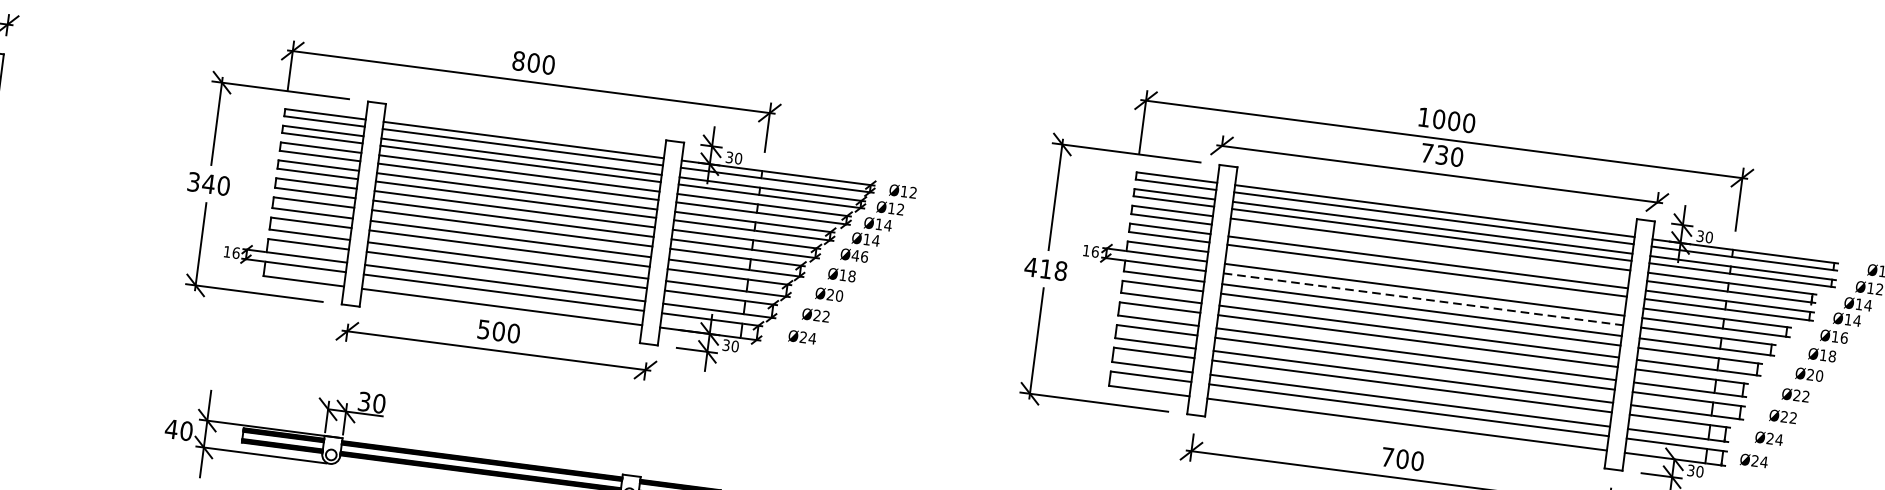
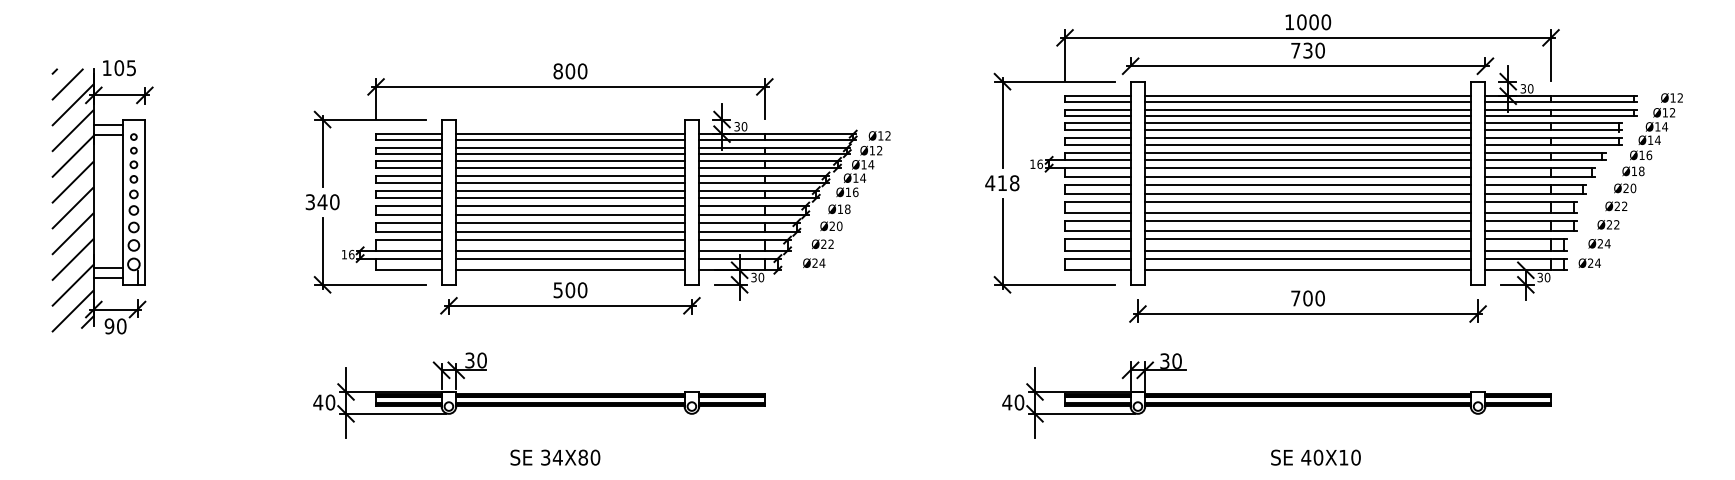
line: (1428, 253) -> (1307, 130), added
text: (855, 254) -> (848, 191), Ø46 -> Ø16
line: (1425, 280) -> (1307, 152), added
line: (1423, 299) -> (1308, 168), dashed -> solid

